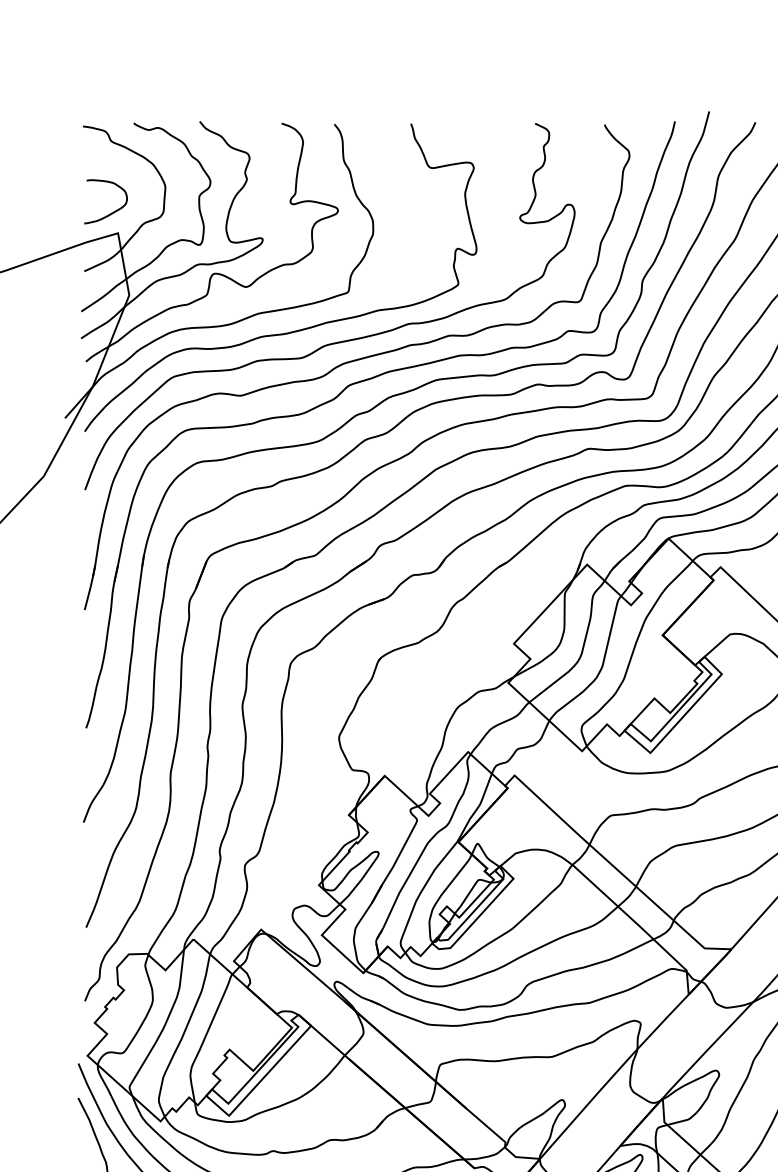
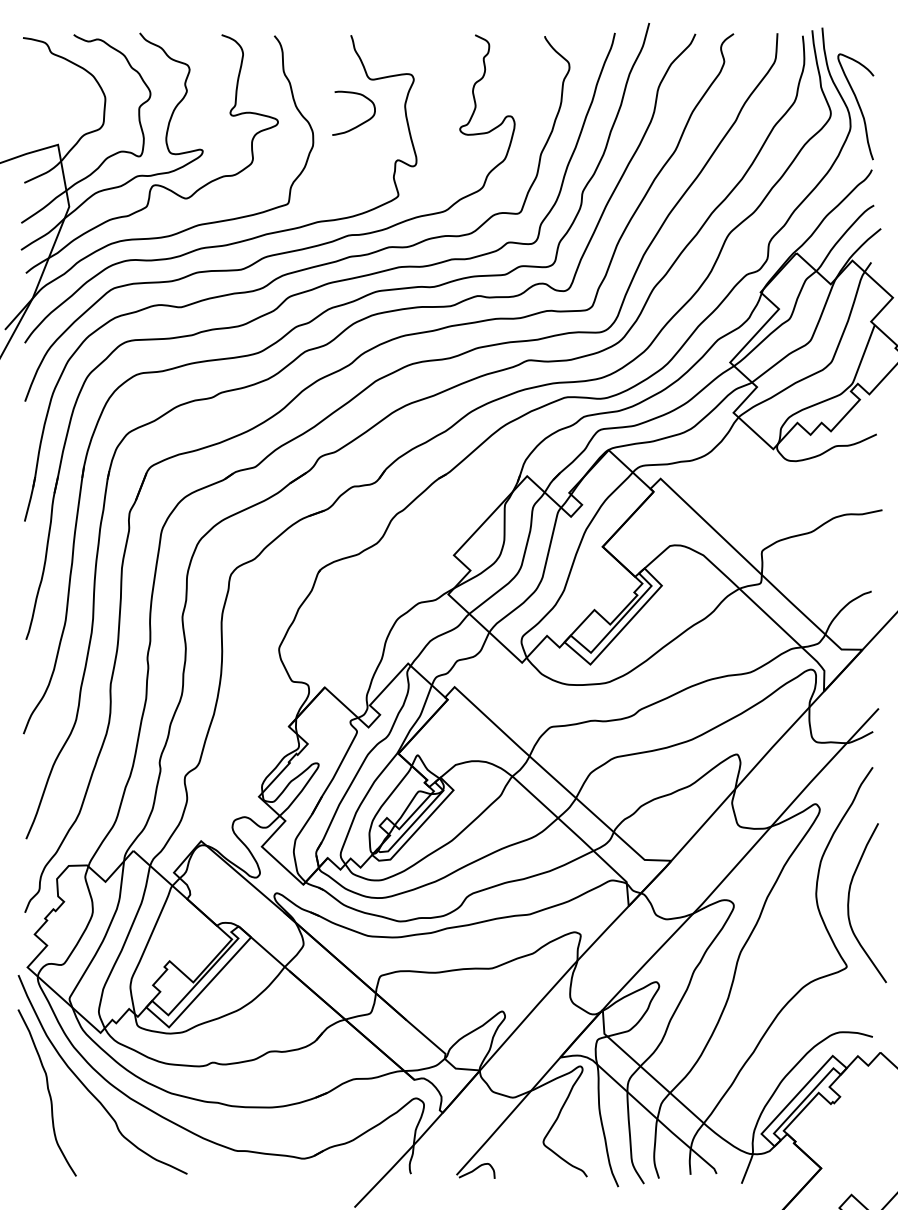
curve: (110, 212) -> (358, 124), moved

